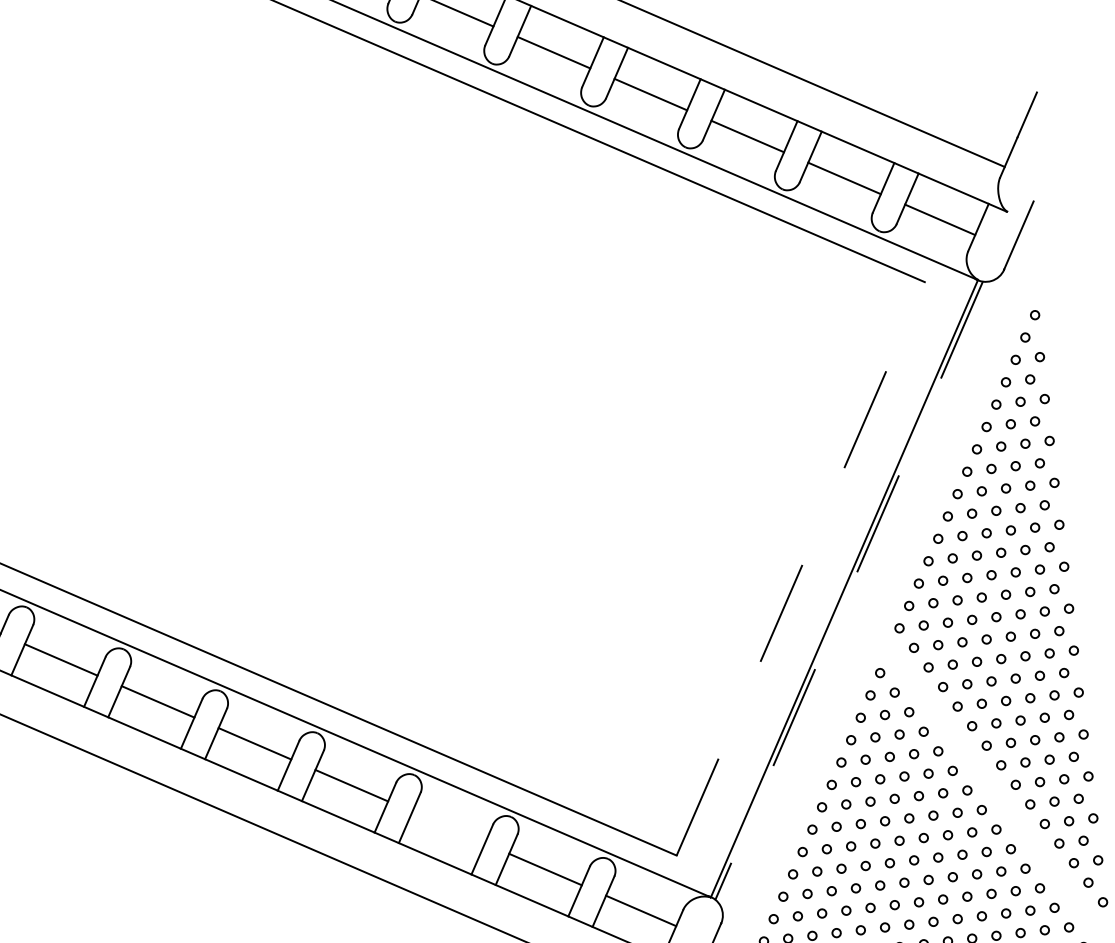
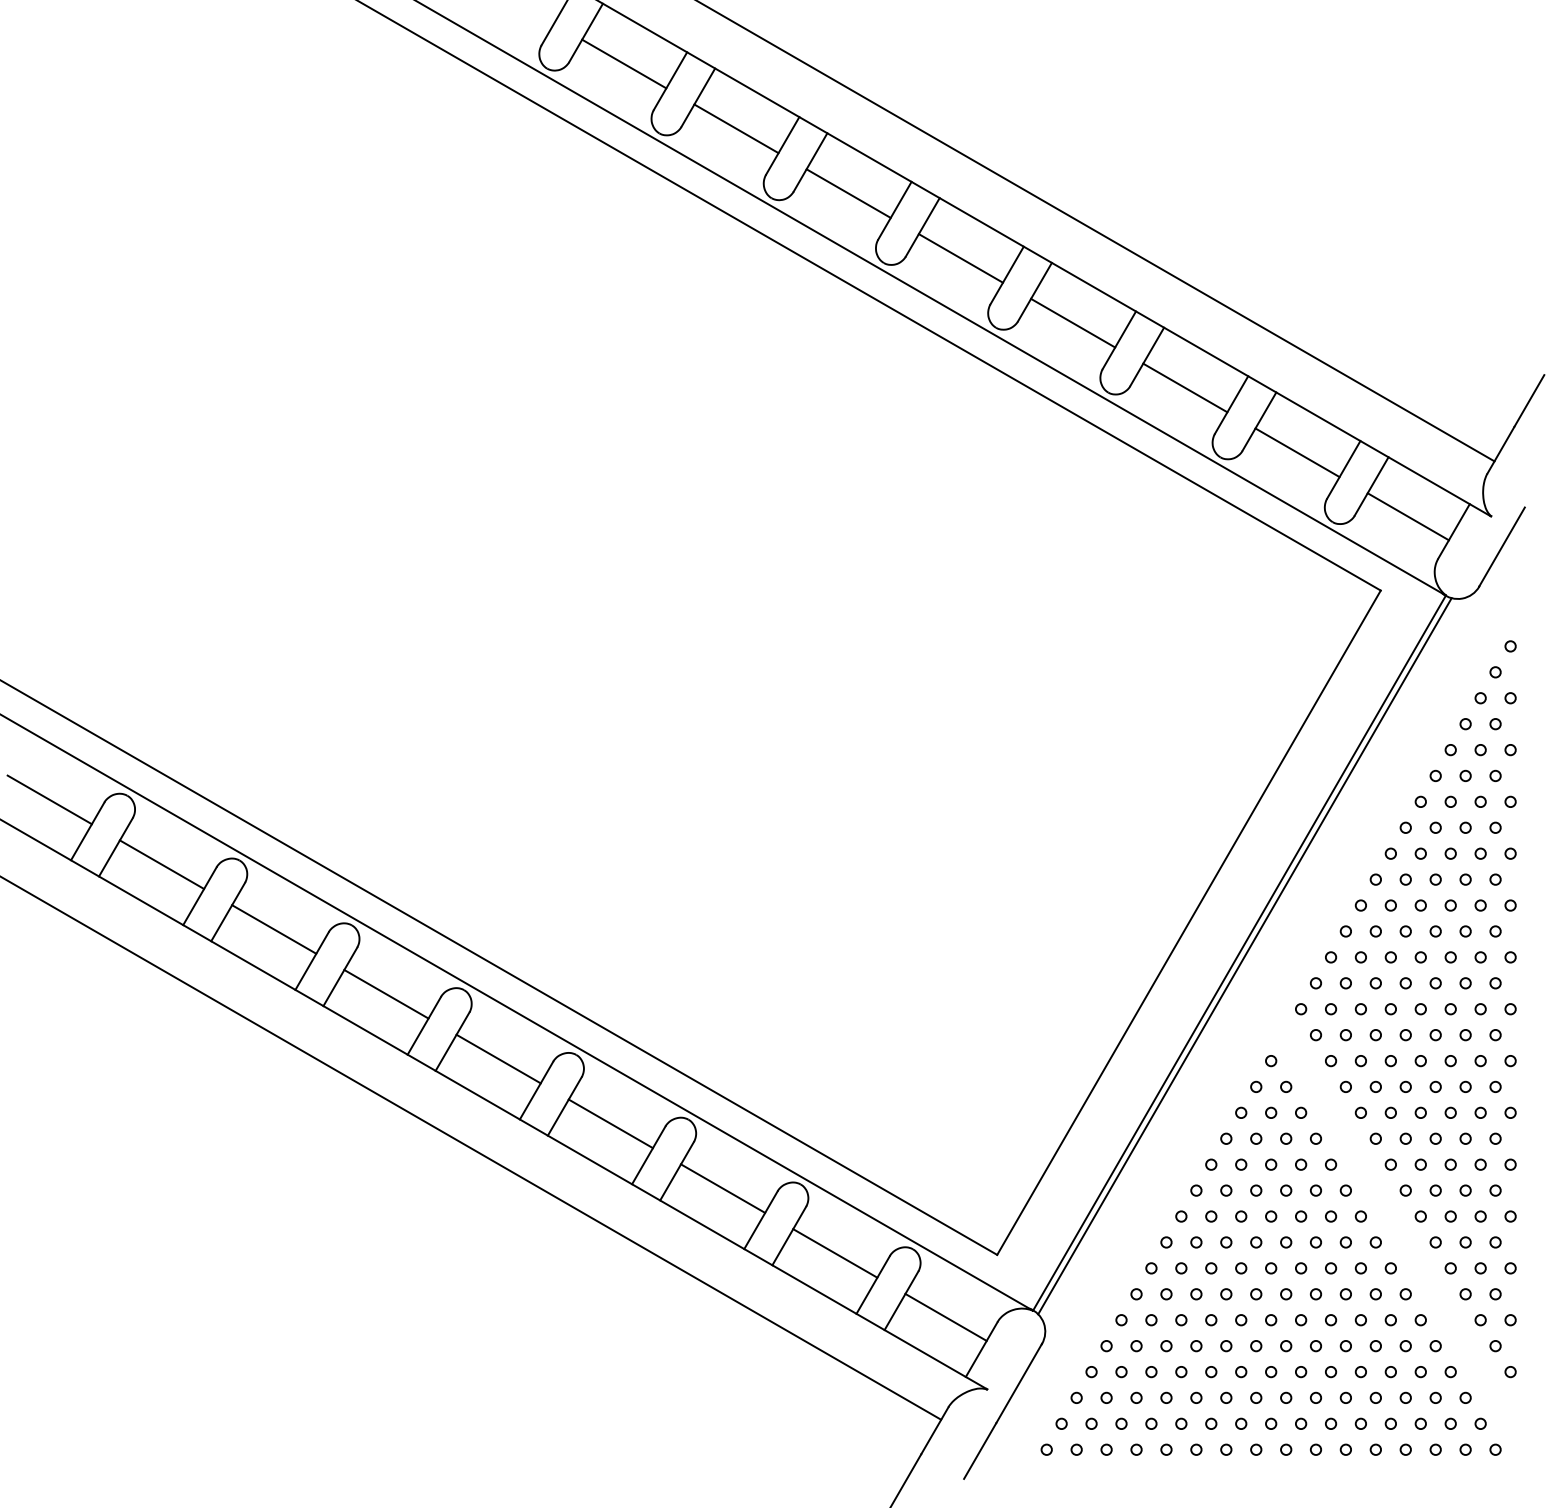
line: (801, 568) -> (1189, 922), dashed -> solid
line: (848, 590) -> (1244, 956), dashed -> solid
line: (448, 827) -> (722, 1188), added

